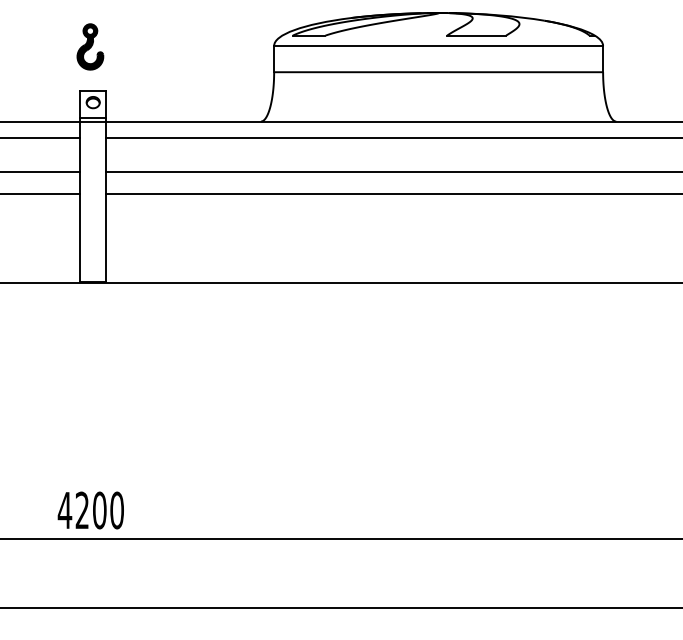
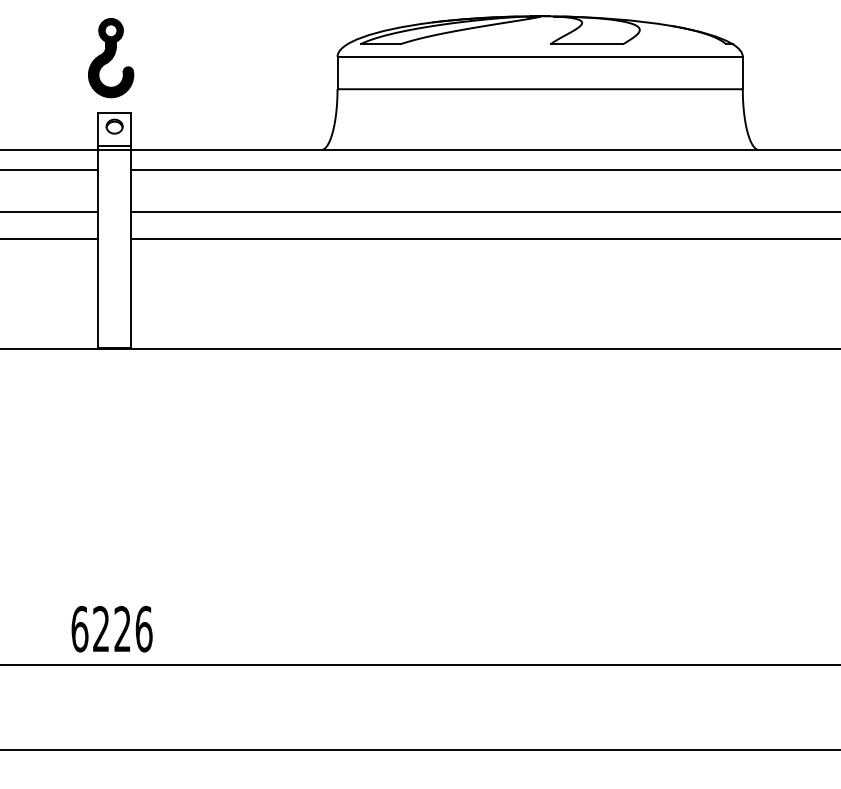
part: (90, 46) -> (111, 57), size x1.4
text: (90, 510) -> (111, 629), 4200 -> 6226

